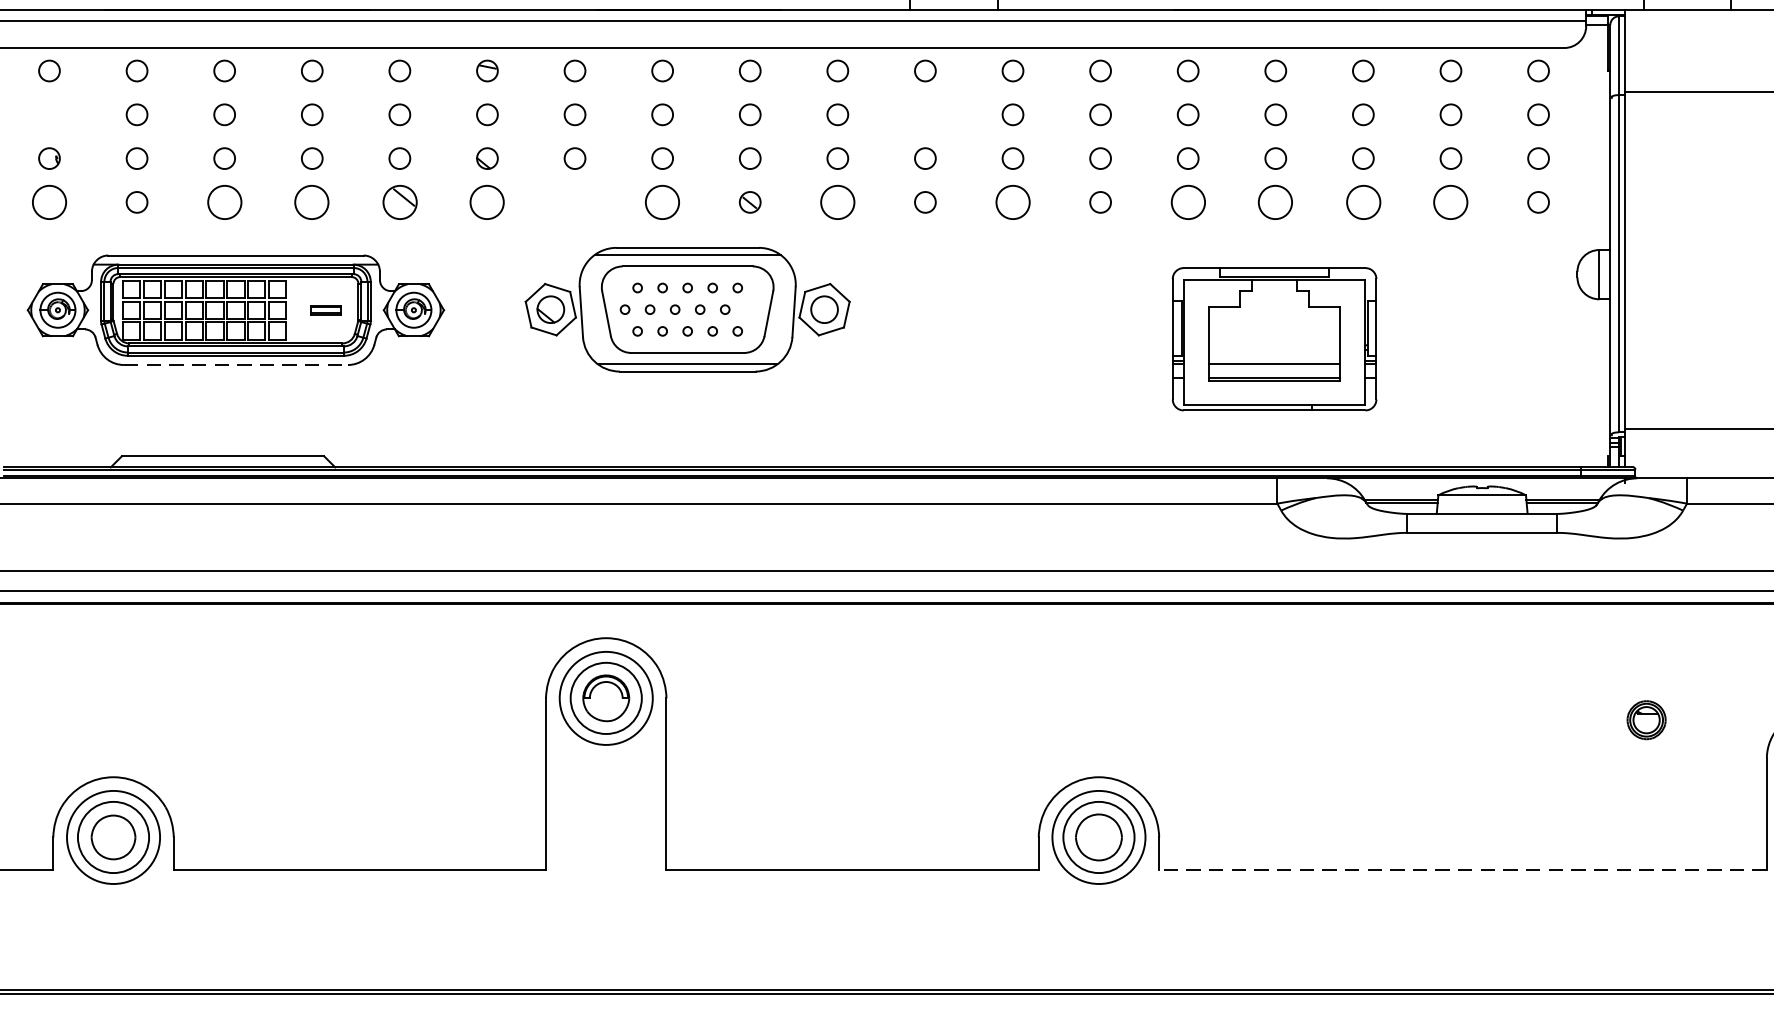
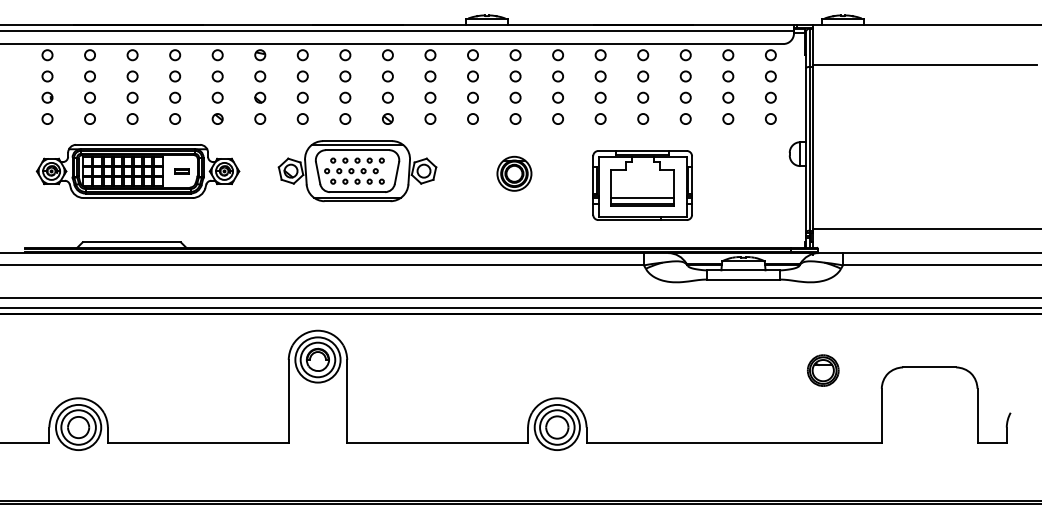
circle: (49, 114) -> (47, 76), added
circle: (924, 114) -> (472, 76), added
circle: (49, 201) -> (47, 118), size x0.62
circle: (224, 201) -> (132, 118), size x0.62
circle: (312, 201) -> (175, 118), size x0.62
part: (399, 201) -> (217, 118), size x0.62
circle: (487, 201) -> (260, 118), size x0.62
circle: (574, 201) -> (302, 118), added
circle: (662, 201) -> (345, 118), size x0.62
circle: (837, 201) -> (430, 118), size x0.62
circle: (1012, 201) -> (515, 118), size x0.62
circle: (1187, 201) -> (600, 118), size x0.62
circle: (1276, 201) -> (643, 118), size x0.62
circle: (1362, 201) -> (685, 118), size x0.62
circle: (1451, 201) -> (728, 118), size x0.62
part: (1010, 314) -> (514, 173), added
line: (236, 365) -> (138, 198), dashed -> solid
part: (1646, 720) -> (823, 370), size x1.67
line: (1463, 870) -> (734, 443), dashed -> solid

